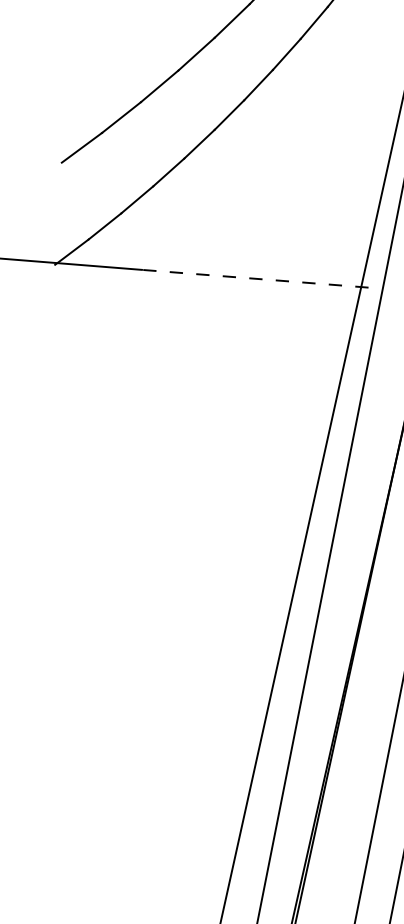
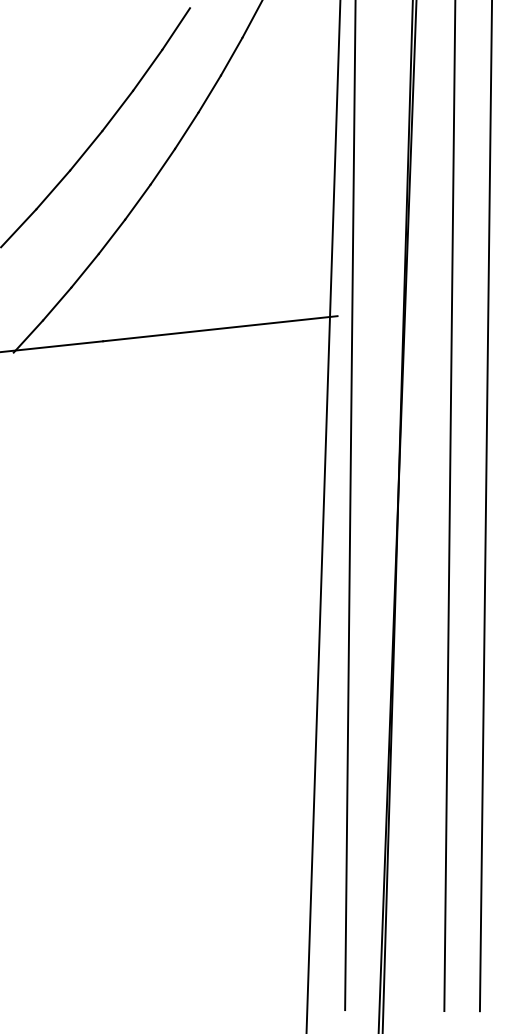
line: (255, 278) -> (220, 328), dashed -> solid

